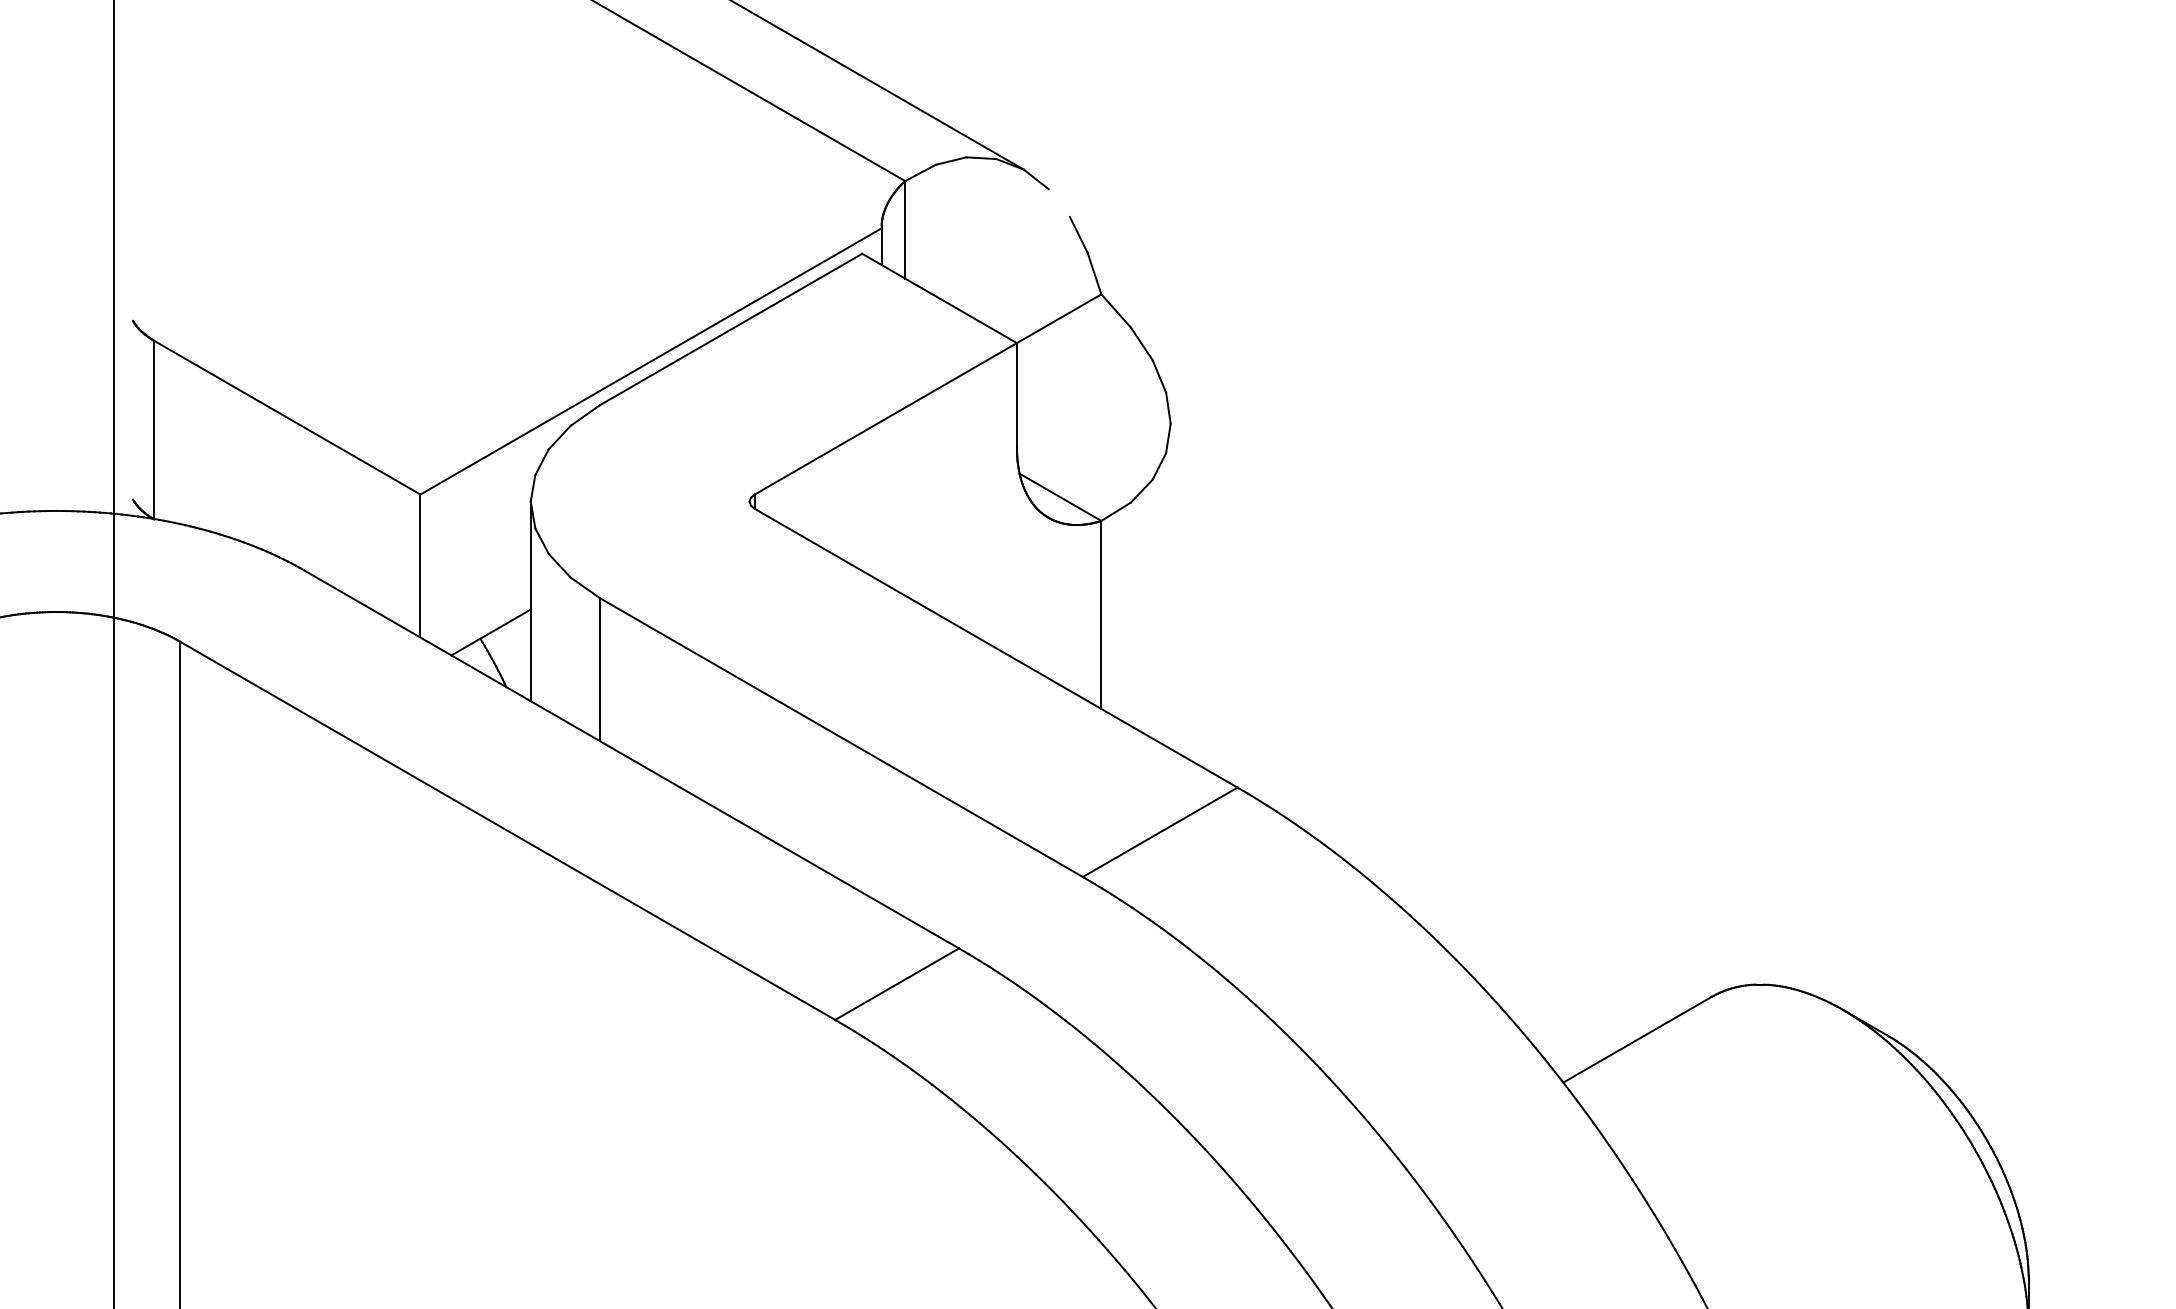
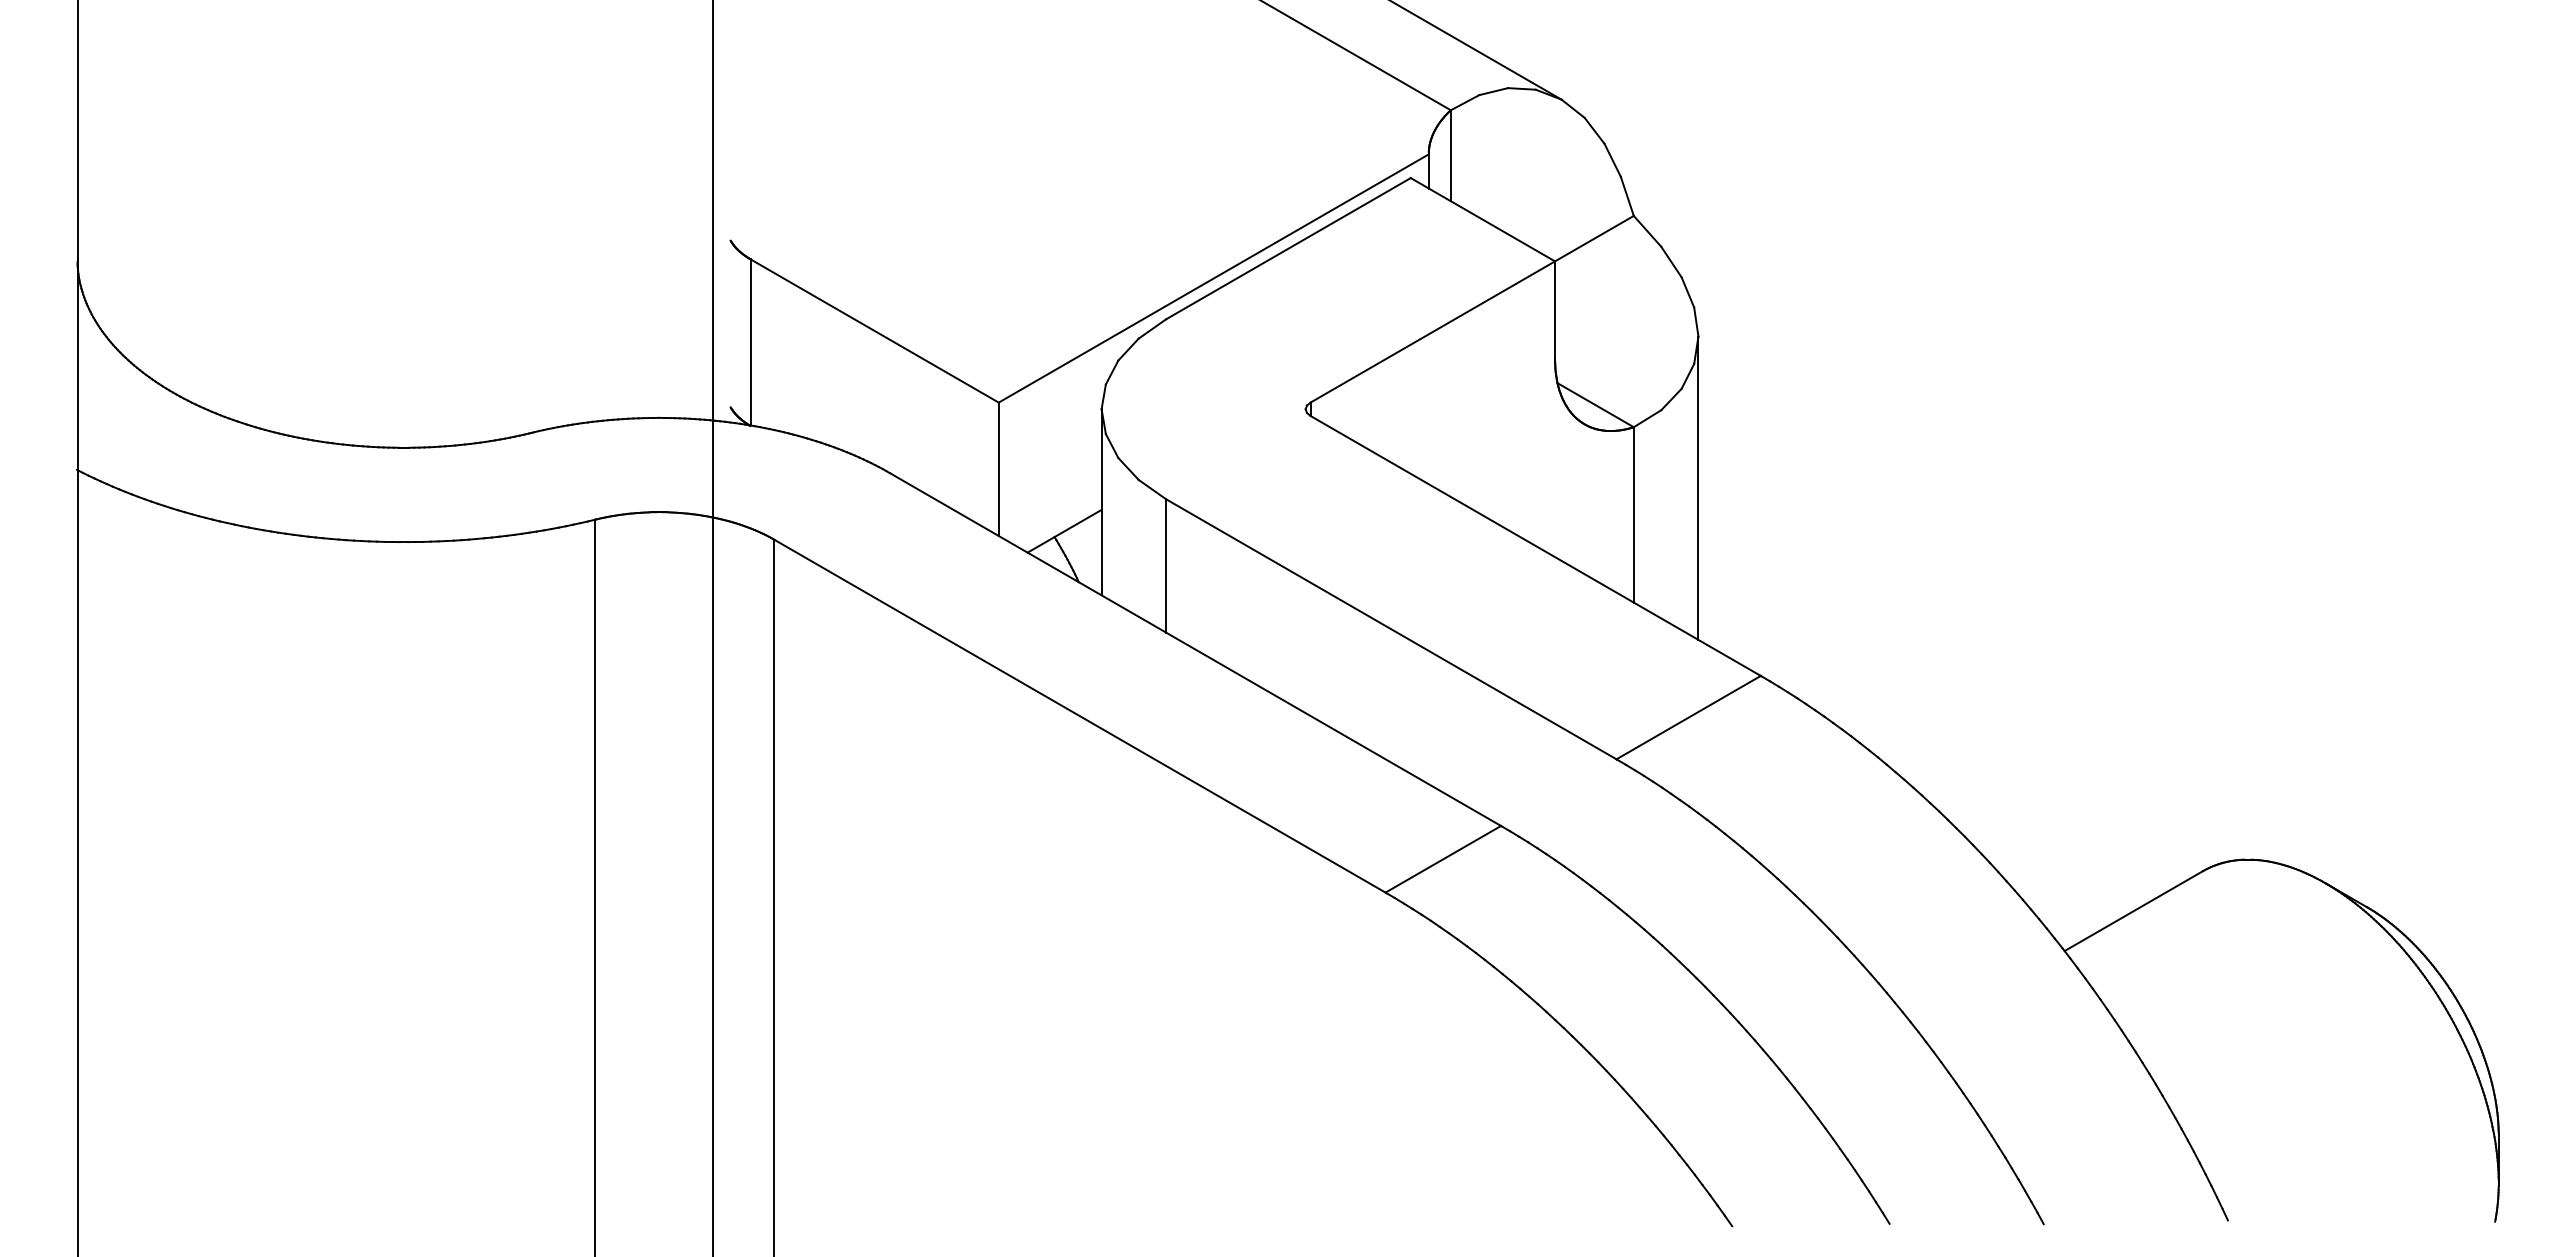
line: (1059, 202) -> (1594, 130), added
line: (1170, 585) -> (1698, 487), added

